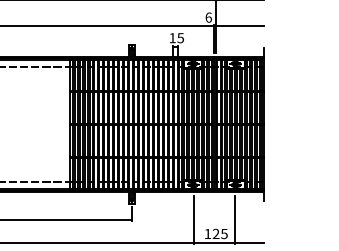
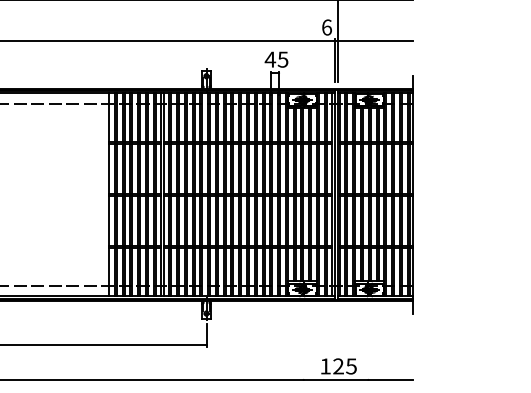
text: (172, 38) -> (270, 60), 15 -> 45
line: (193, 219) -> (303, 343), removed
line: (235, 219) -> (368, 343), removed

